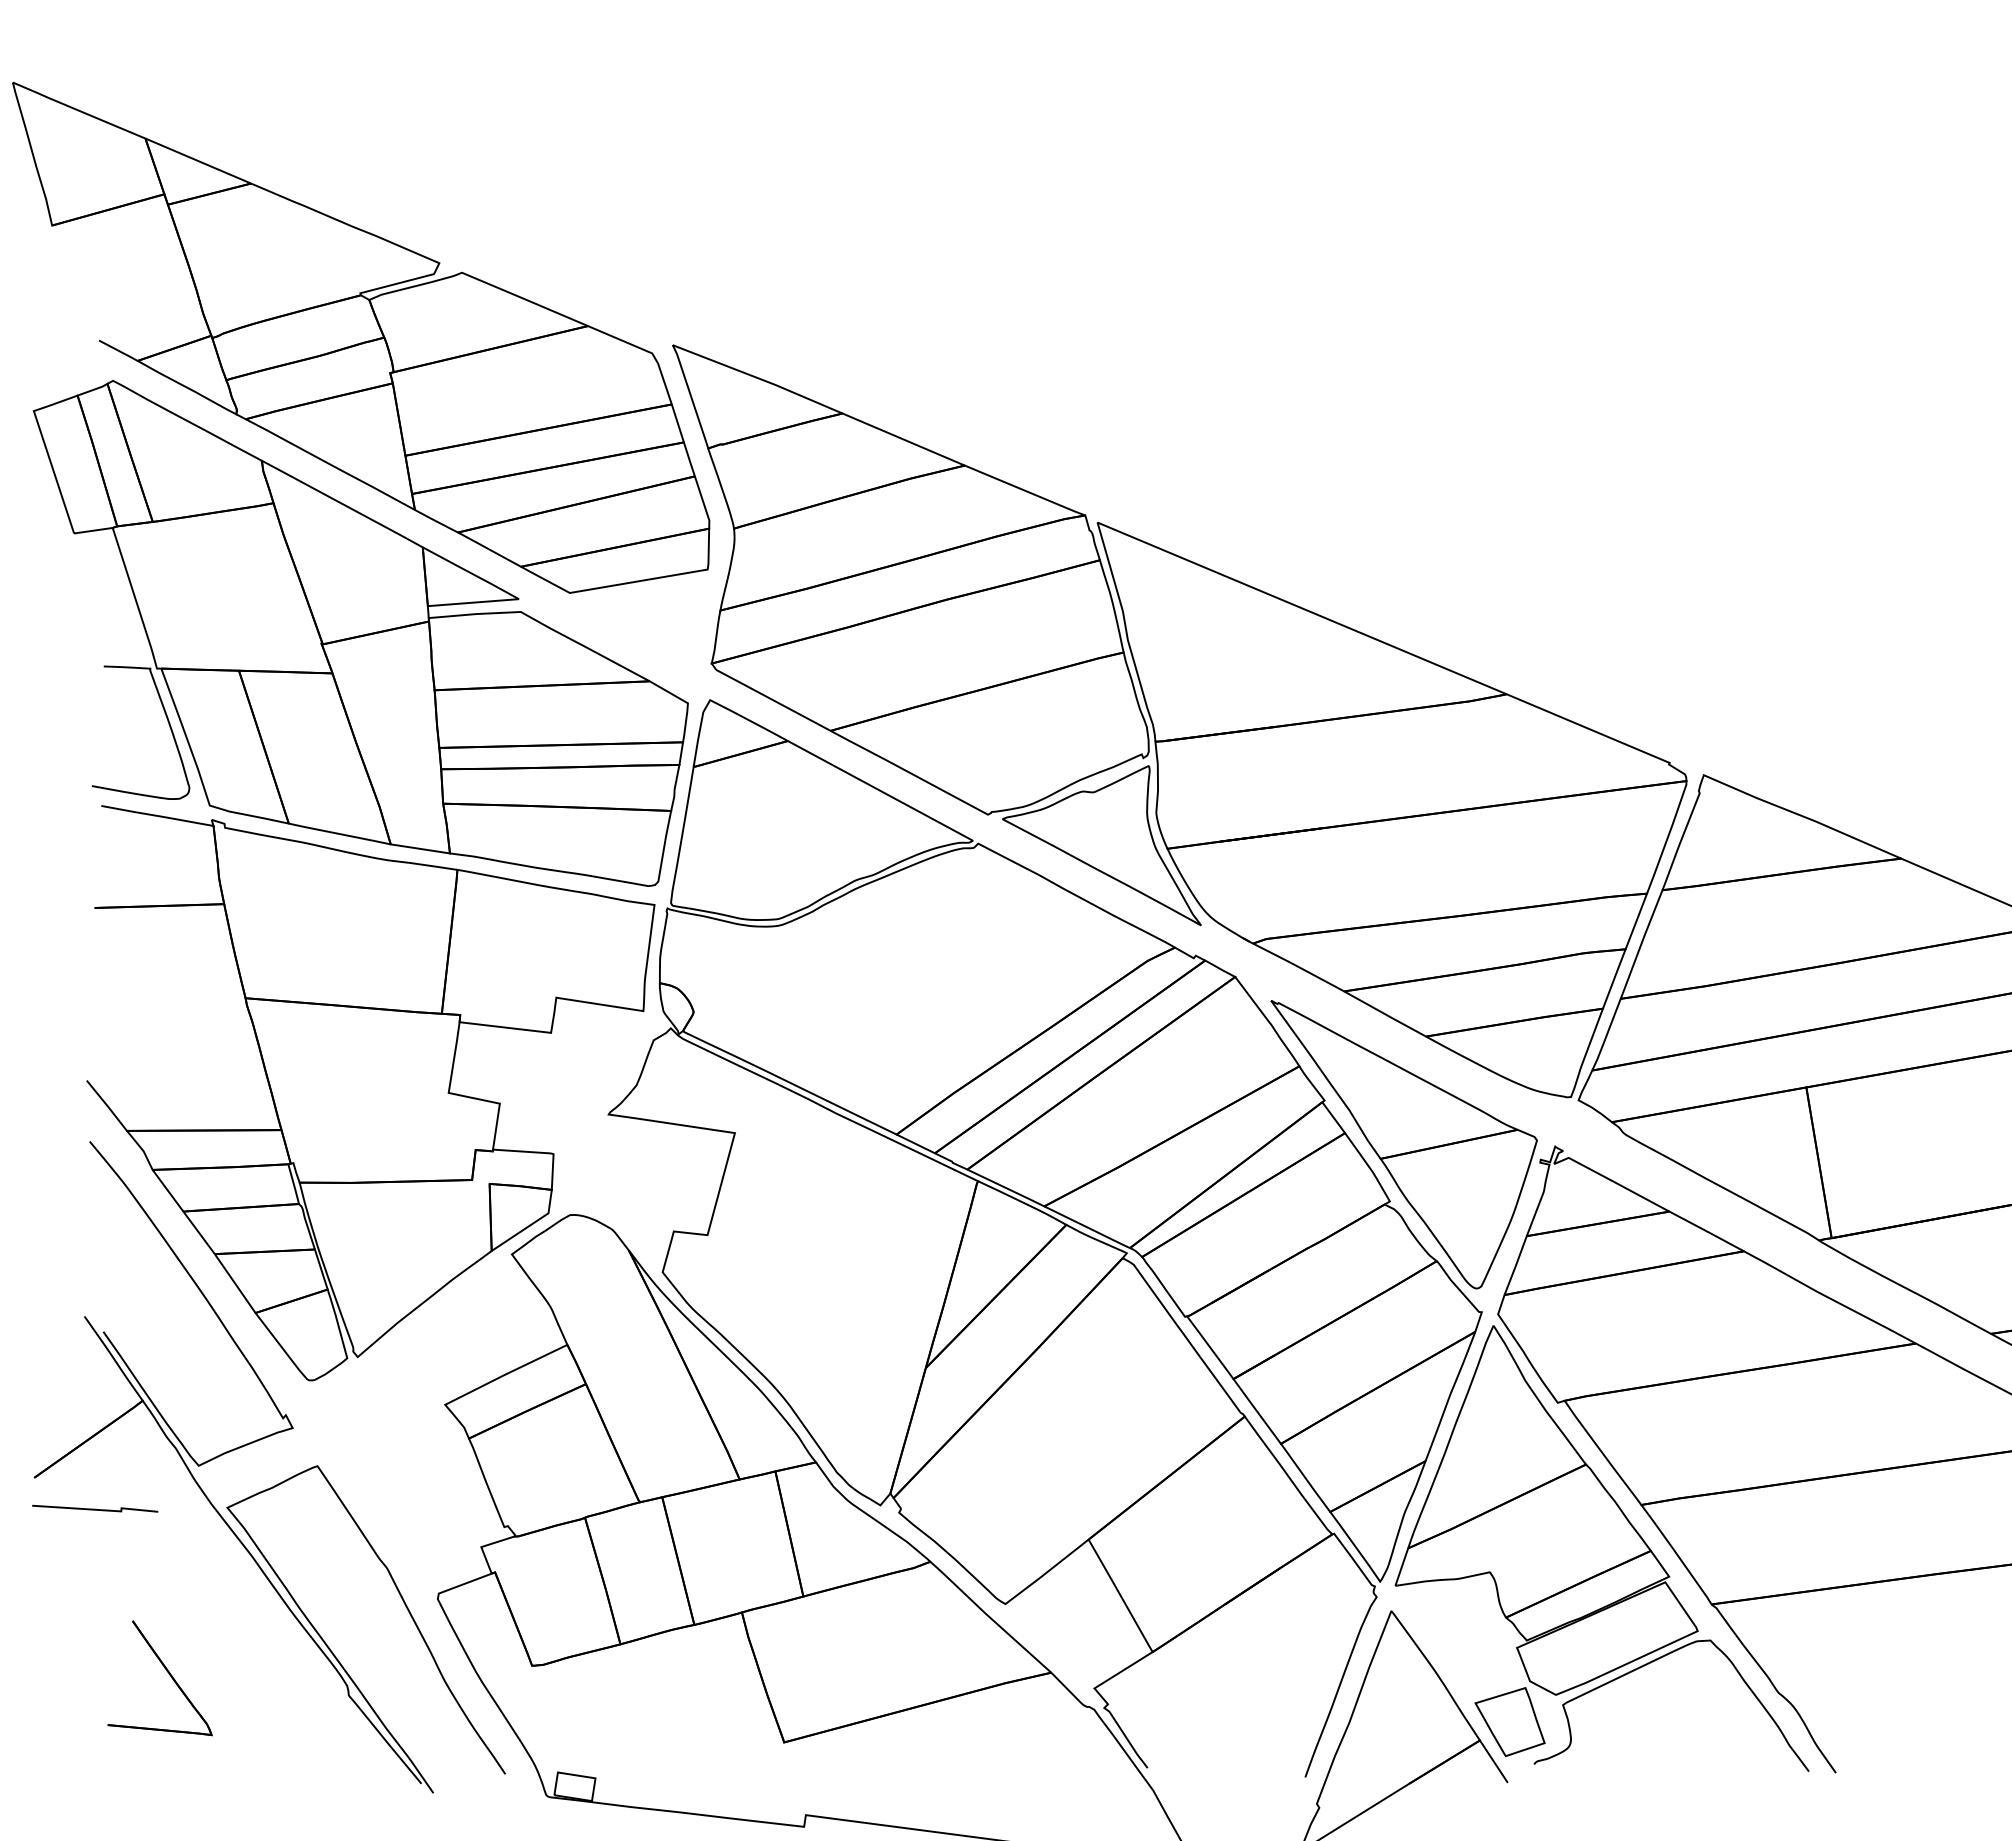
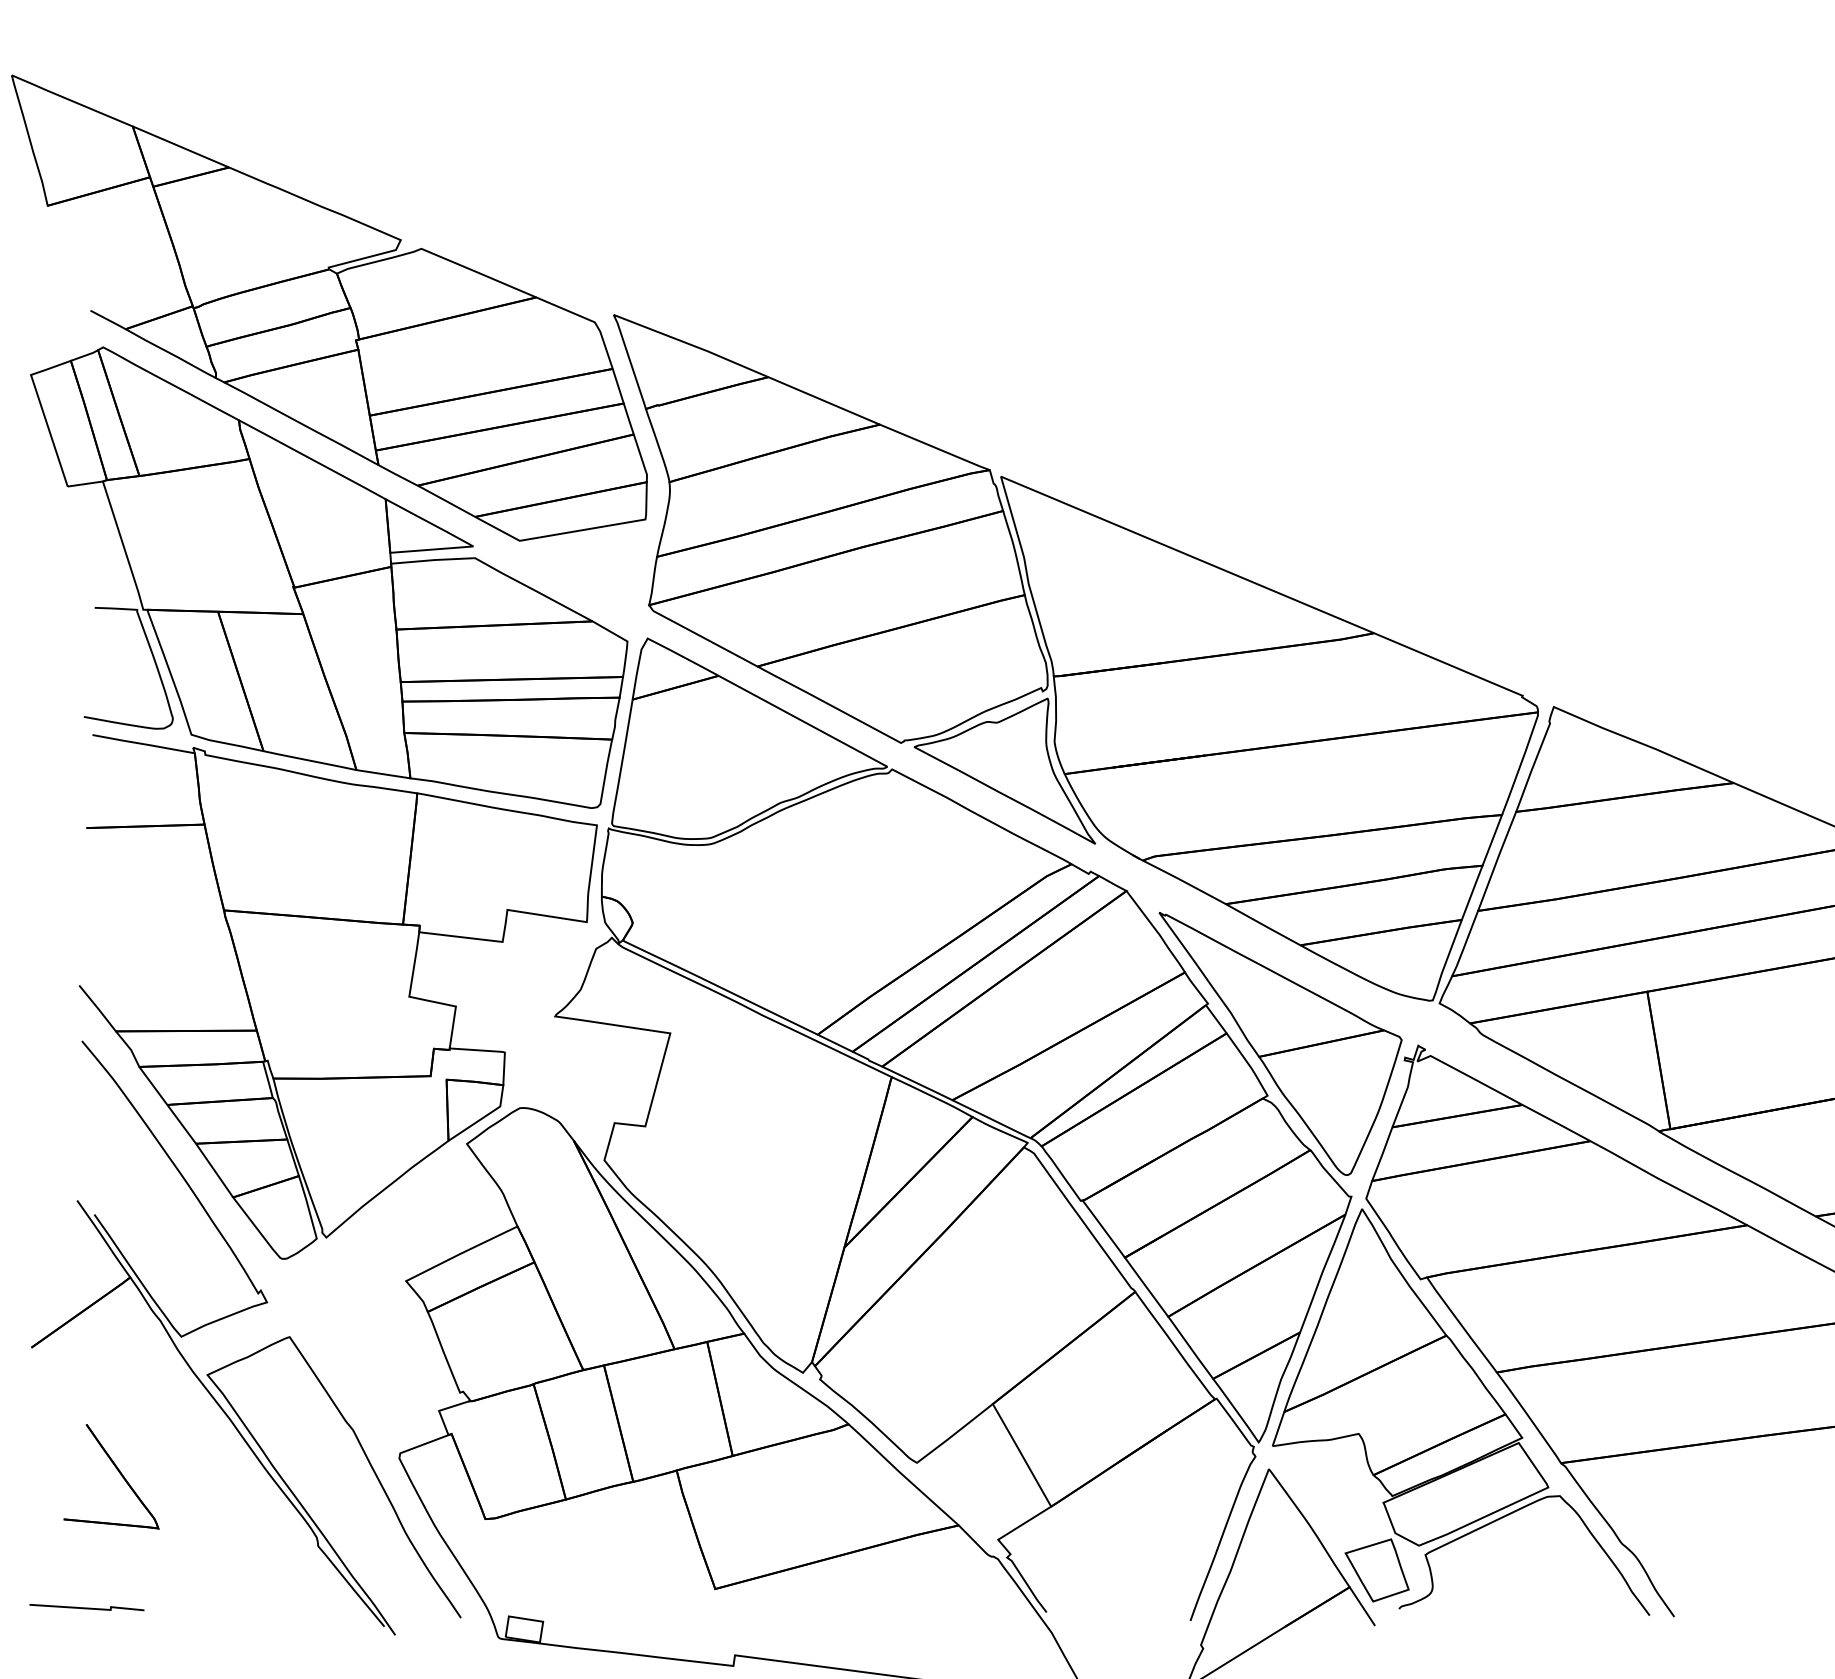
line: (95, 1508) -> (87, 1607), moved
part: (166, 1671) -> (117, 1470), moved

